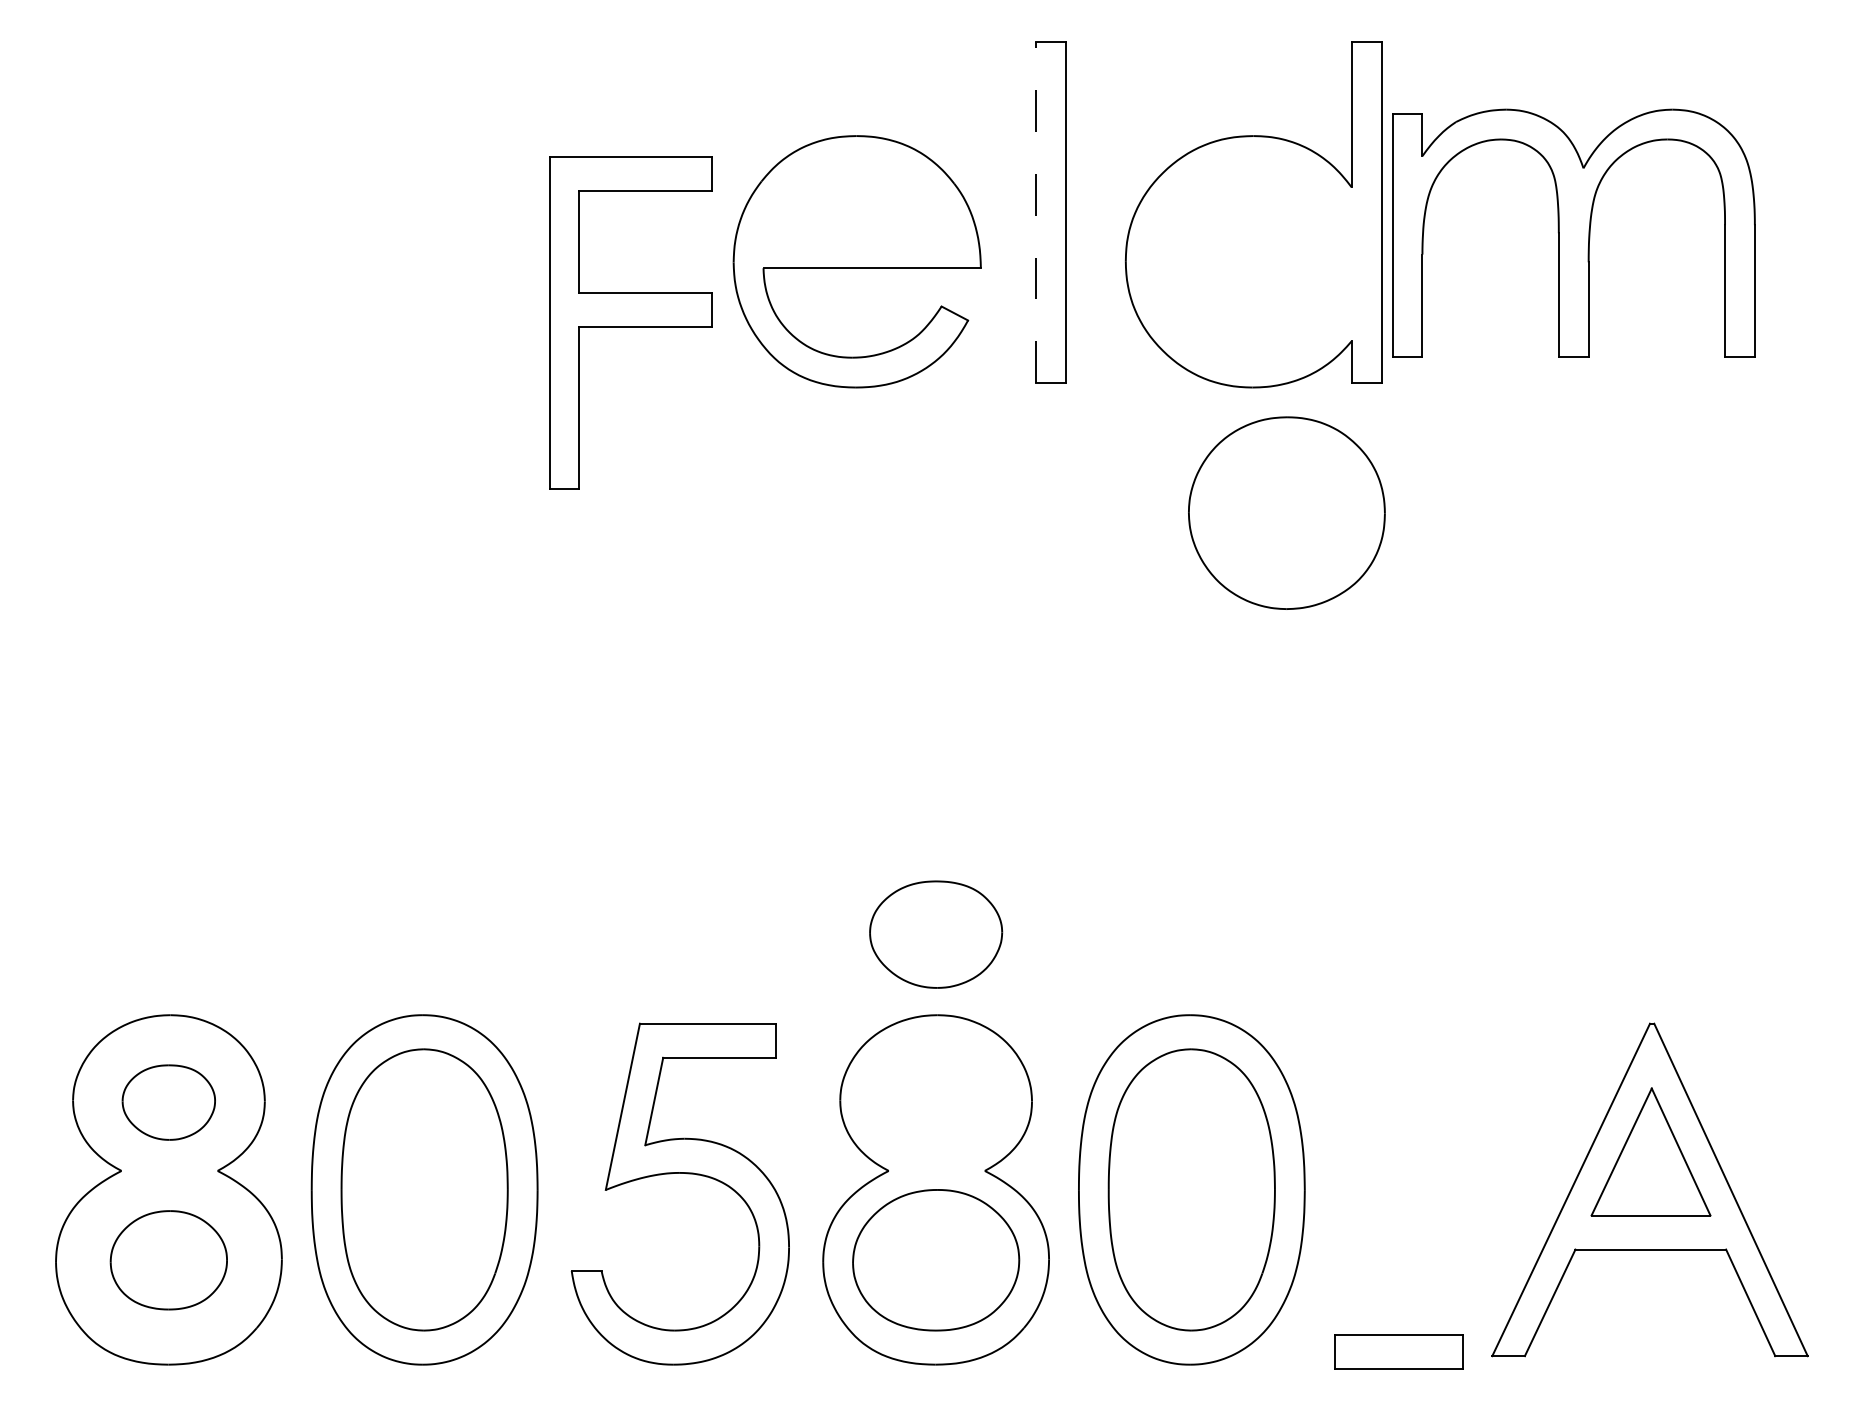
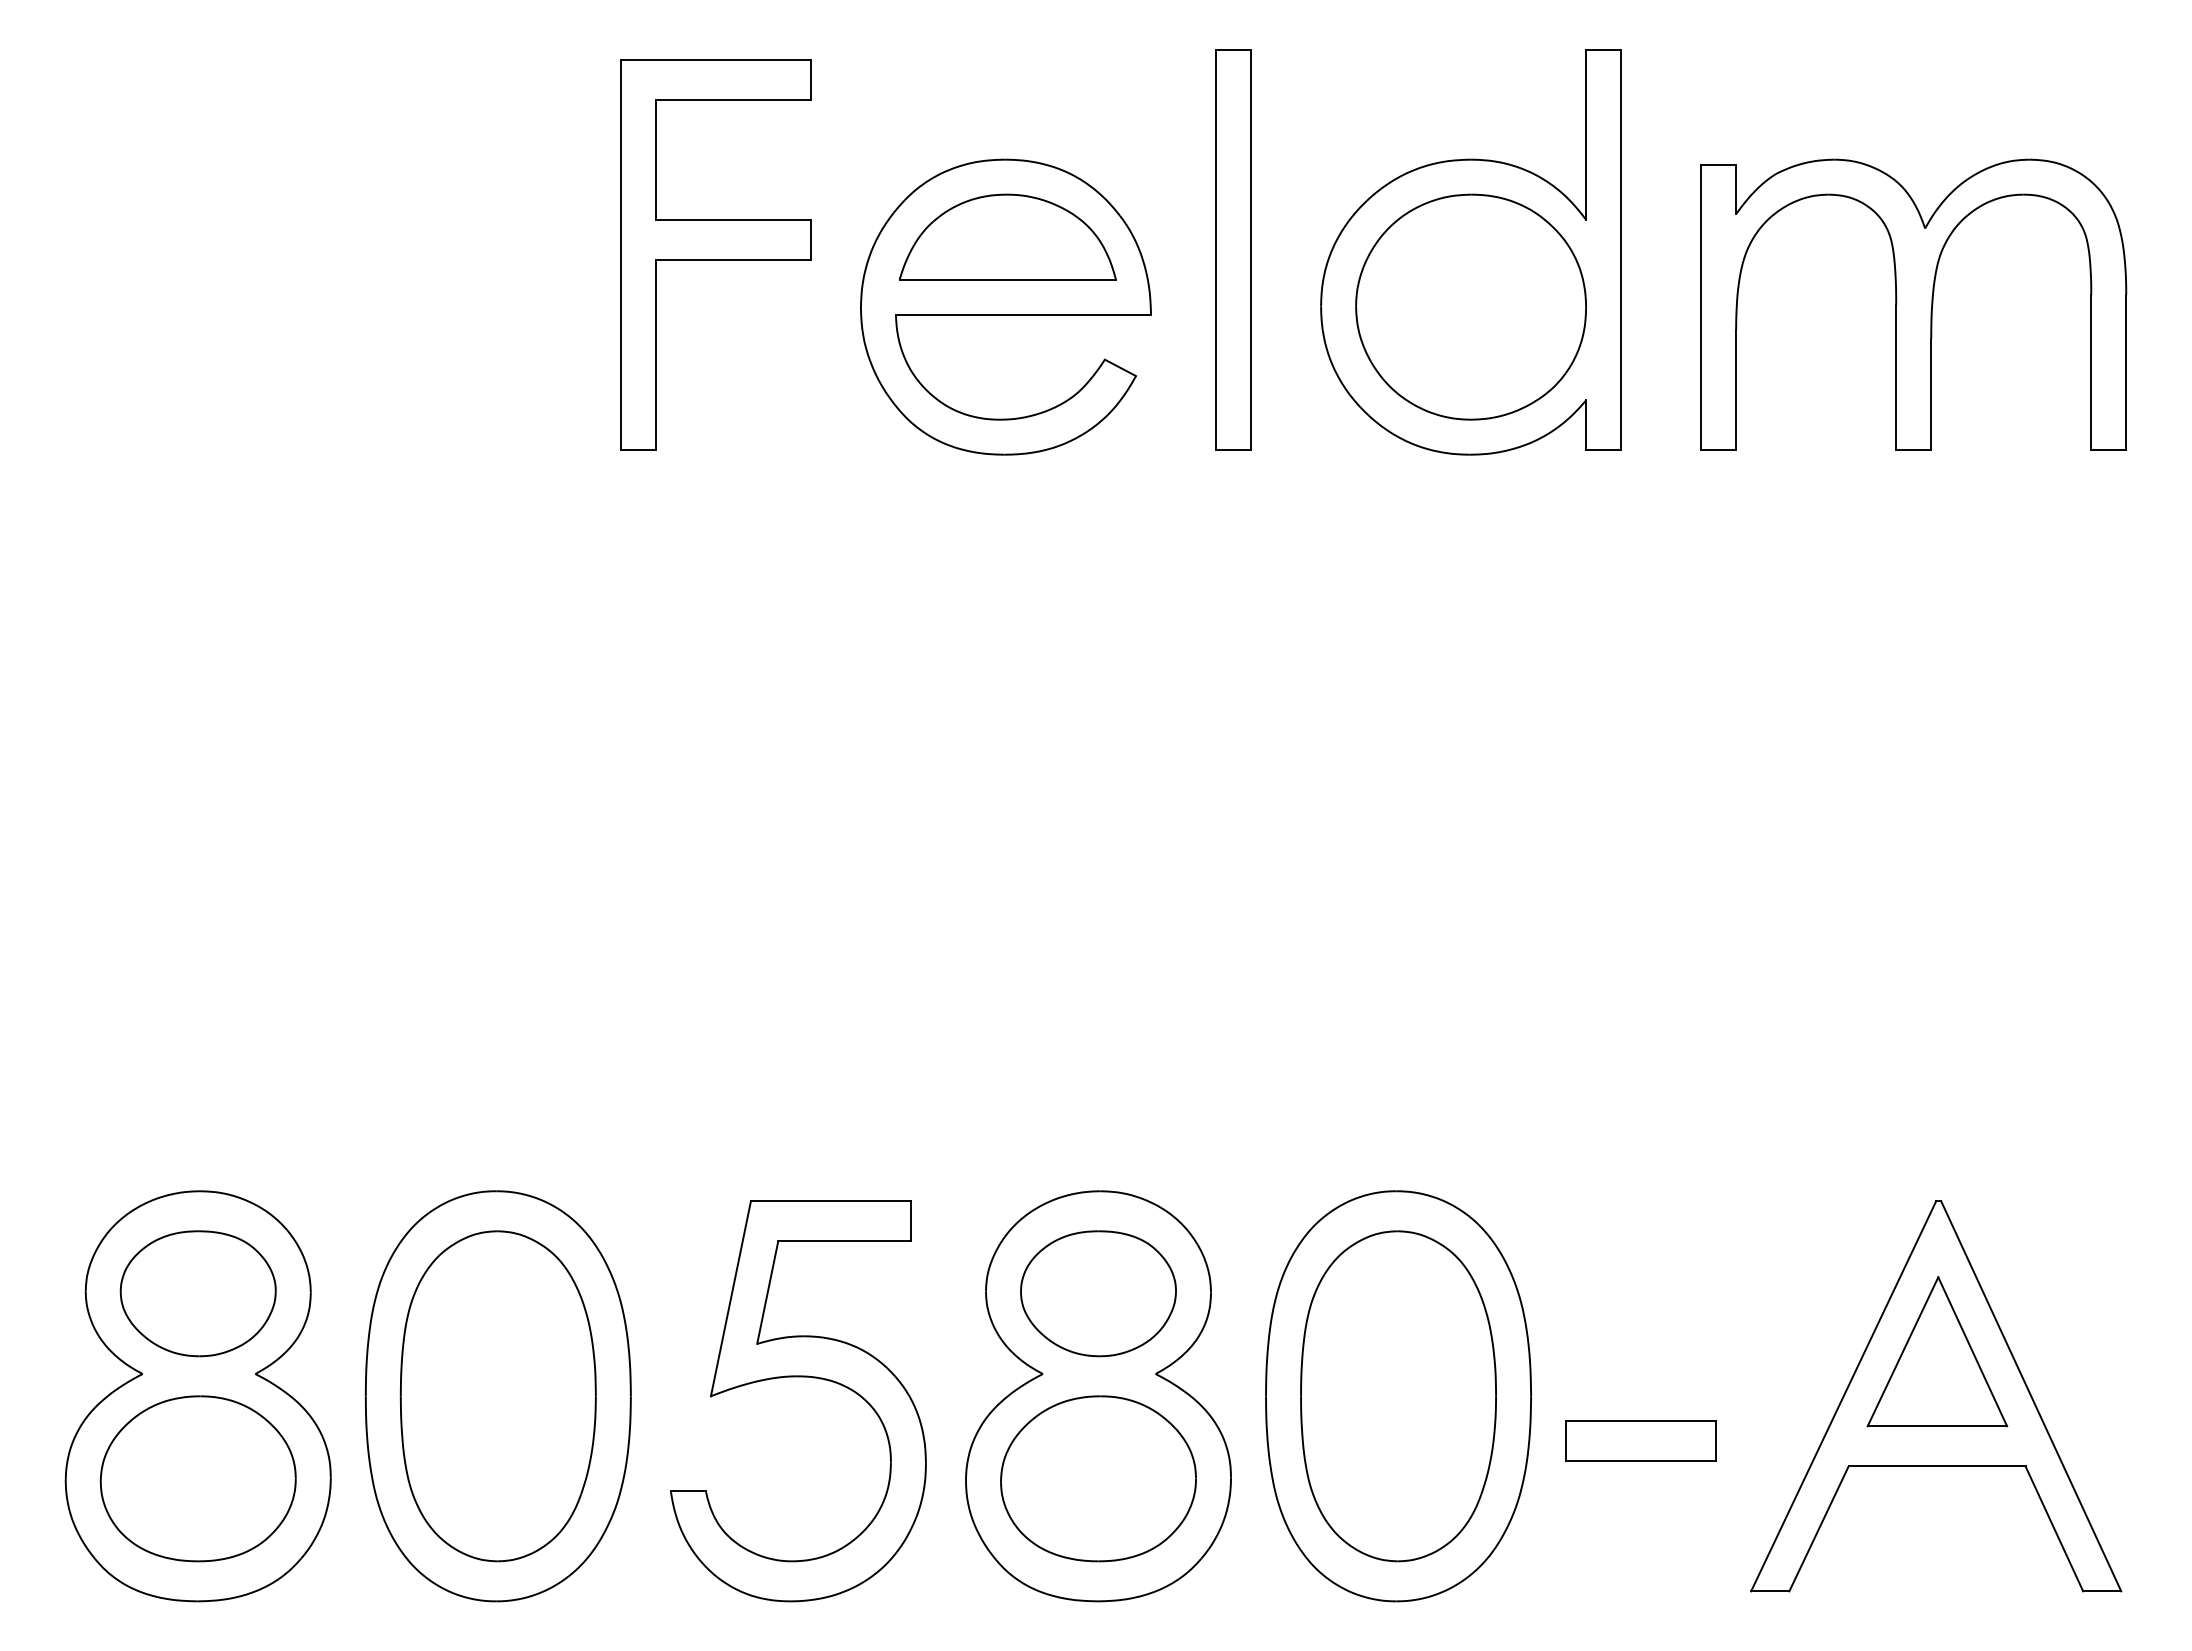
part: (858, 201) -> (1007, 236), added
line: (1036, 212) -> (1216, 249), dashed -> solid
part: (1573, 233) -> (1913, 304), moved
part: (630, 322) -> (715, 254), moved
part: (1286, 512) -> (1470, 306), moved
part: (936, 934) -> (1098, 1293), moved
part: (168, 1102) -> (197, 1293), size x1.43
part: (168, 1259) -> (197, 1478), size x1.43
part: (1398, 1351) -> (1640, 1440), moved

